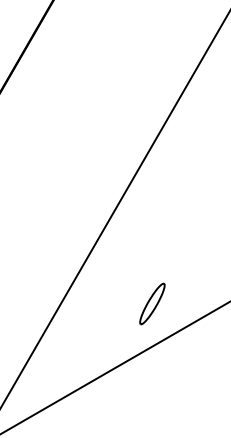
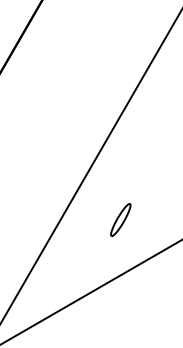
part: (152, 303) -> (120, 219), moved

